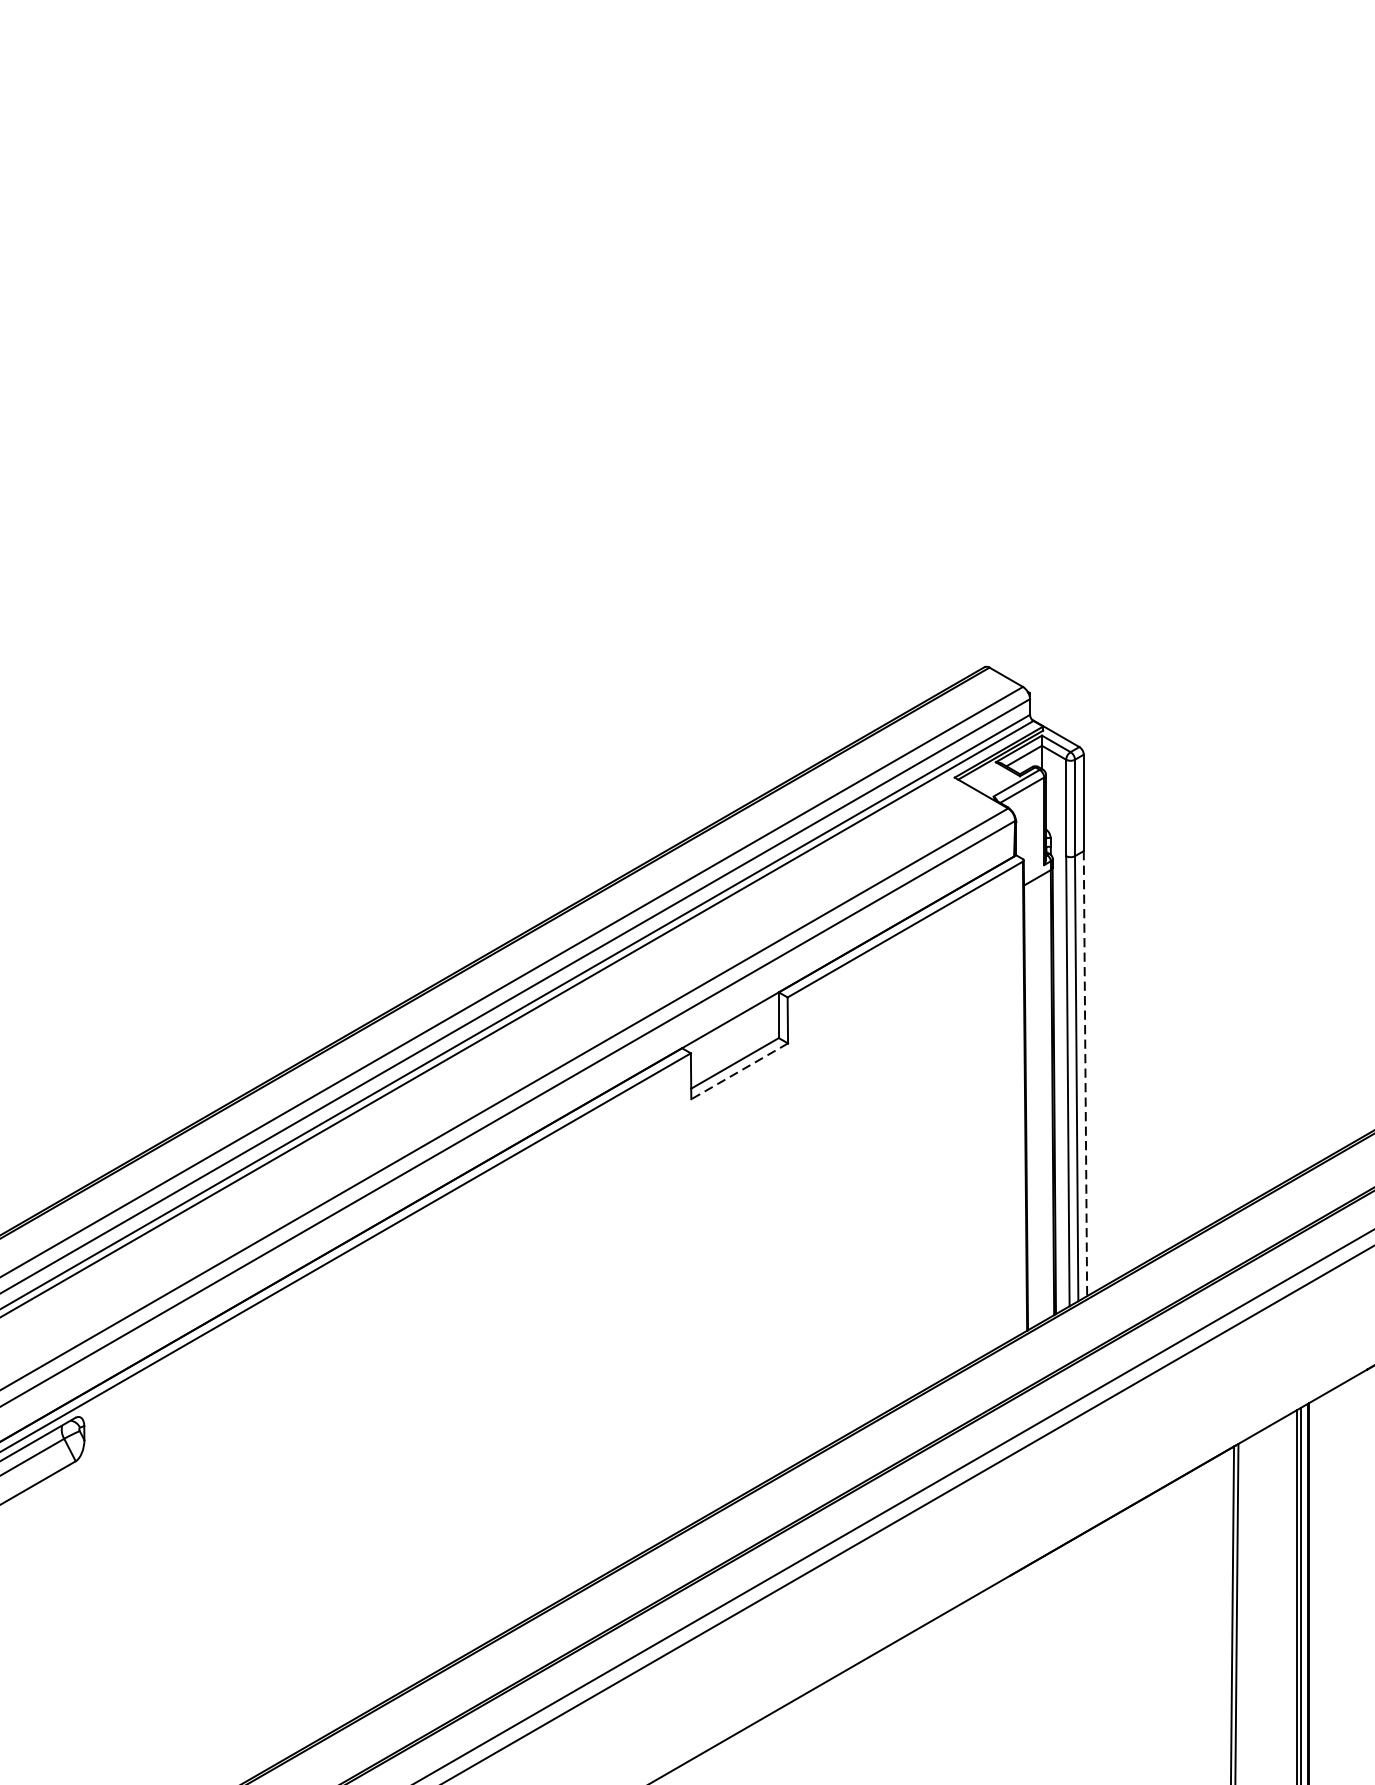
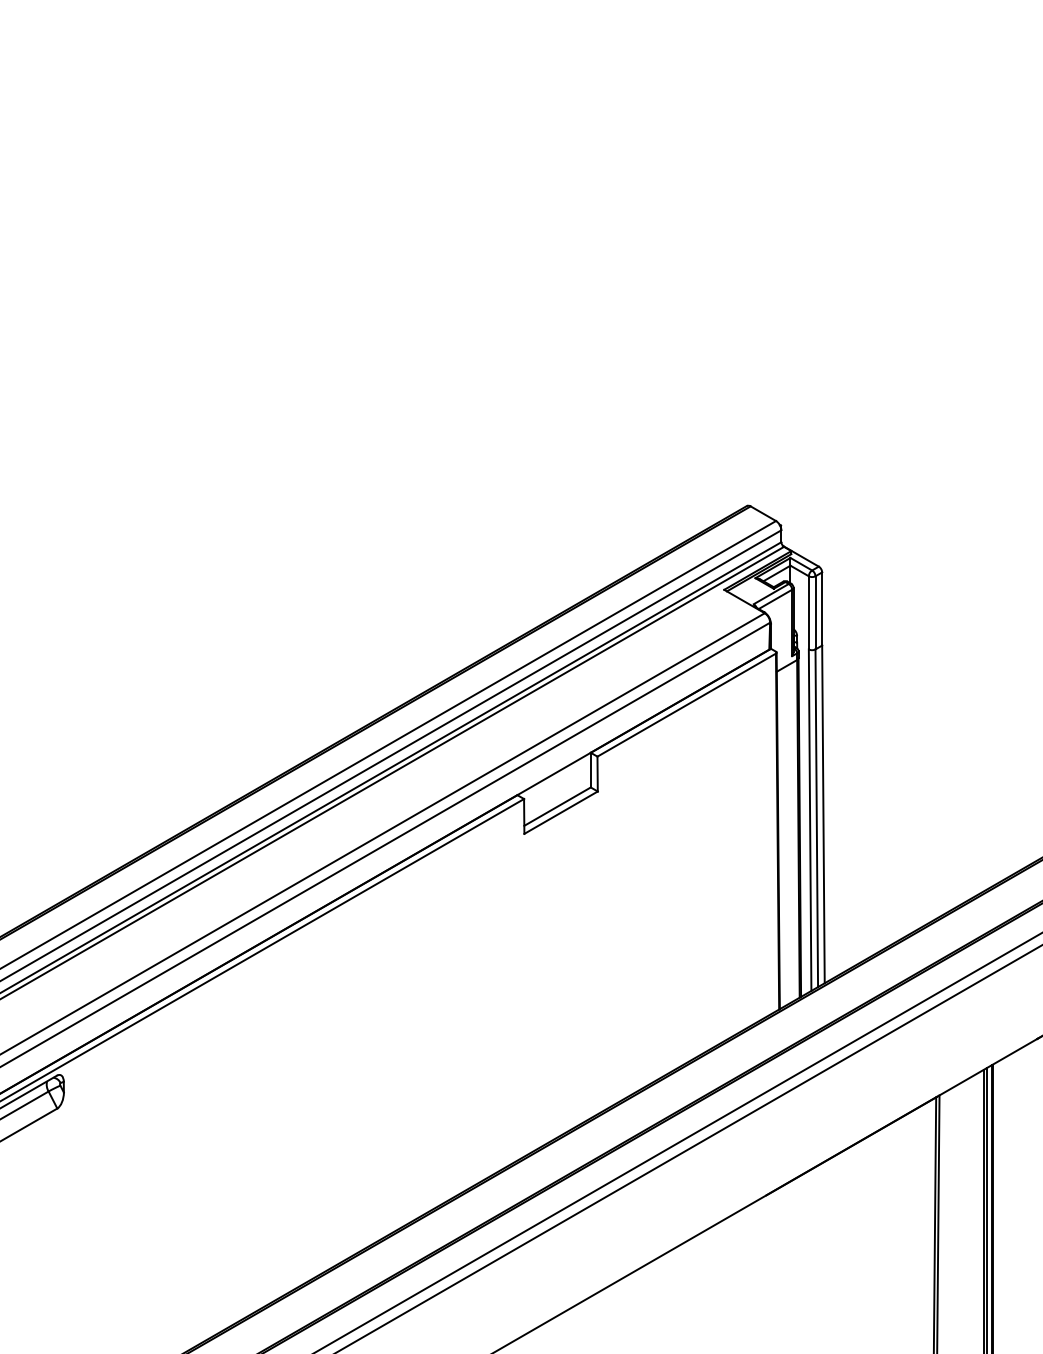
line: (738, 1071) -> (560, 812), dashed -> solid
line: (1085, 1073) -> (823, 814), dashed -> solid

